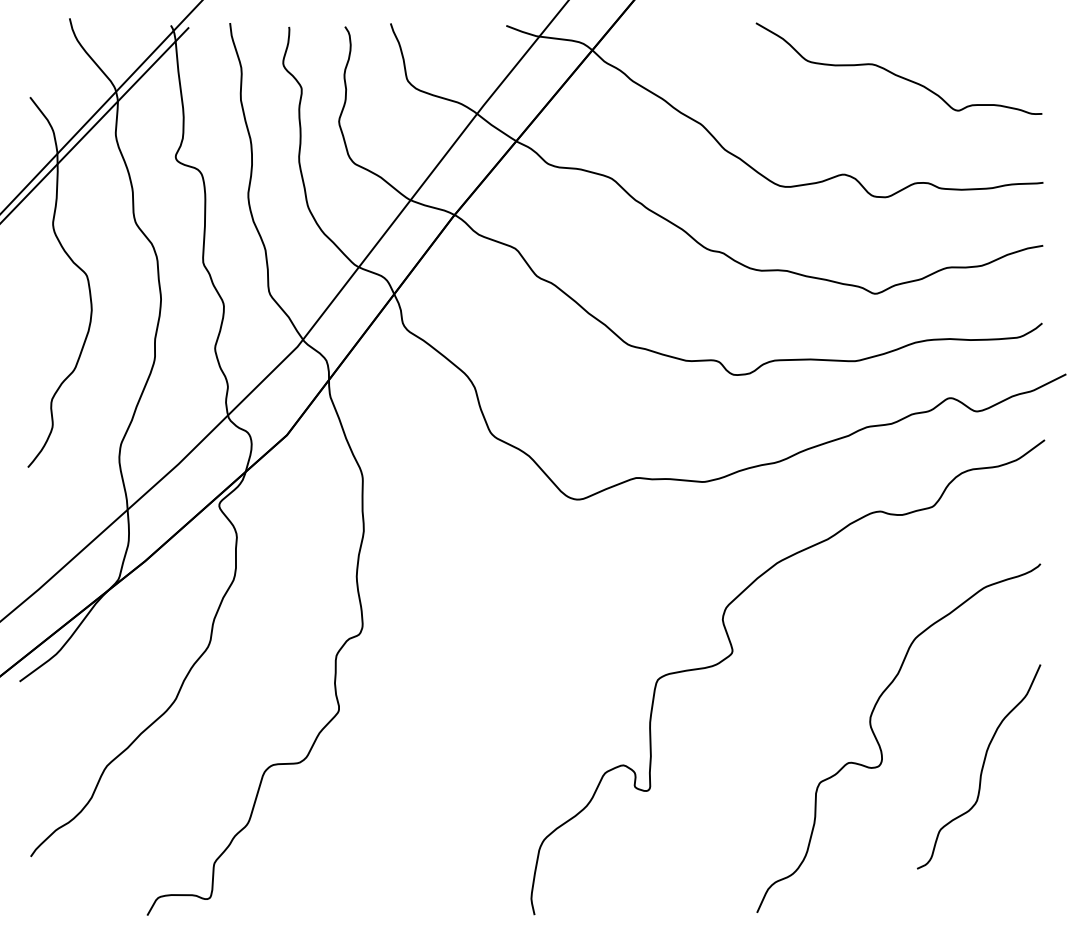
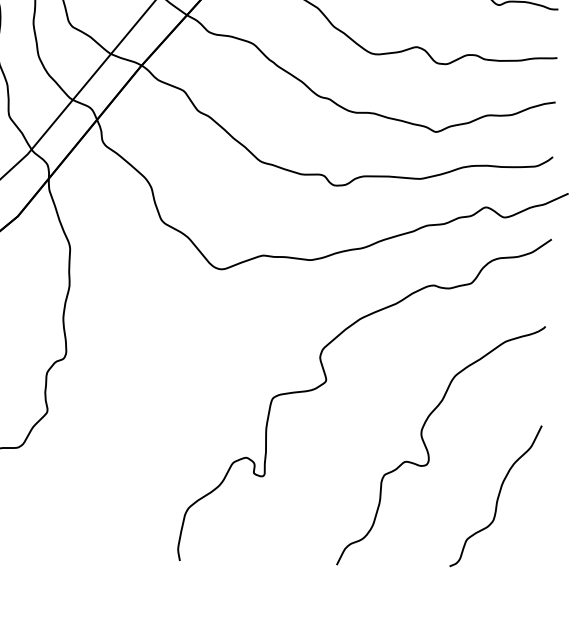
curve: (981, 767) -> (497, 496), moved

